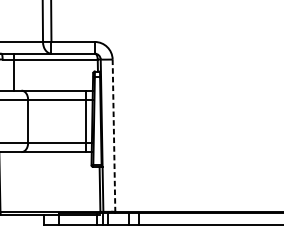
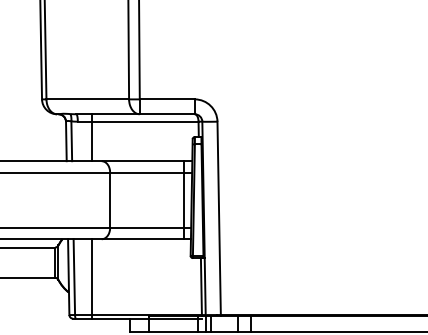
line: (114, 135) -> (219, 218), dashed -> solid
line: (14, 183) -> (92, 278), added

